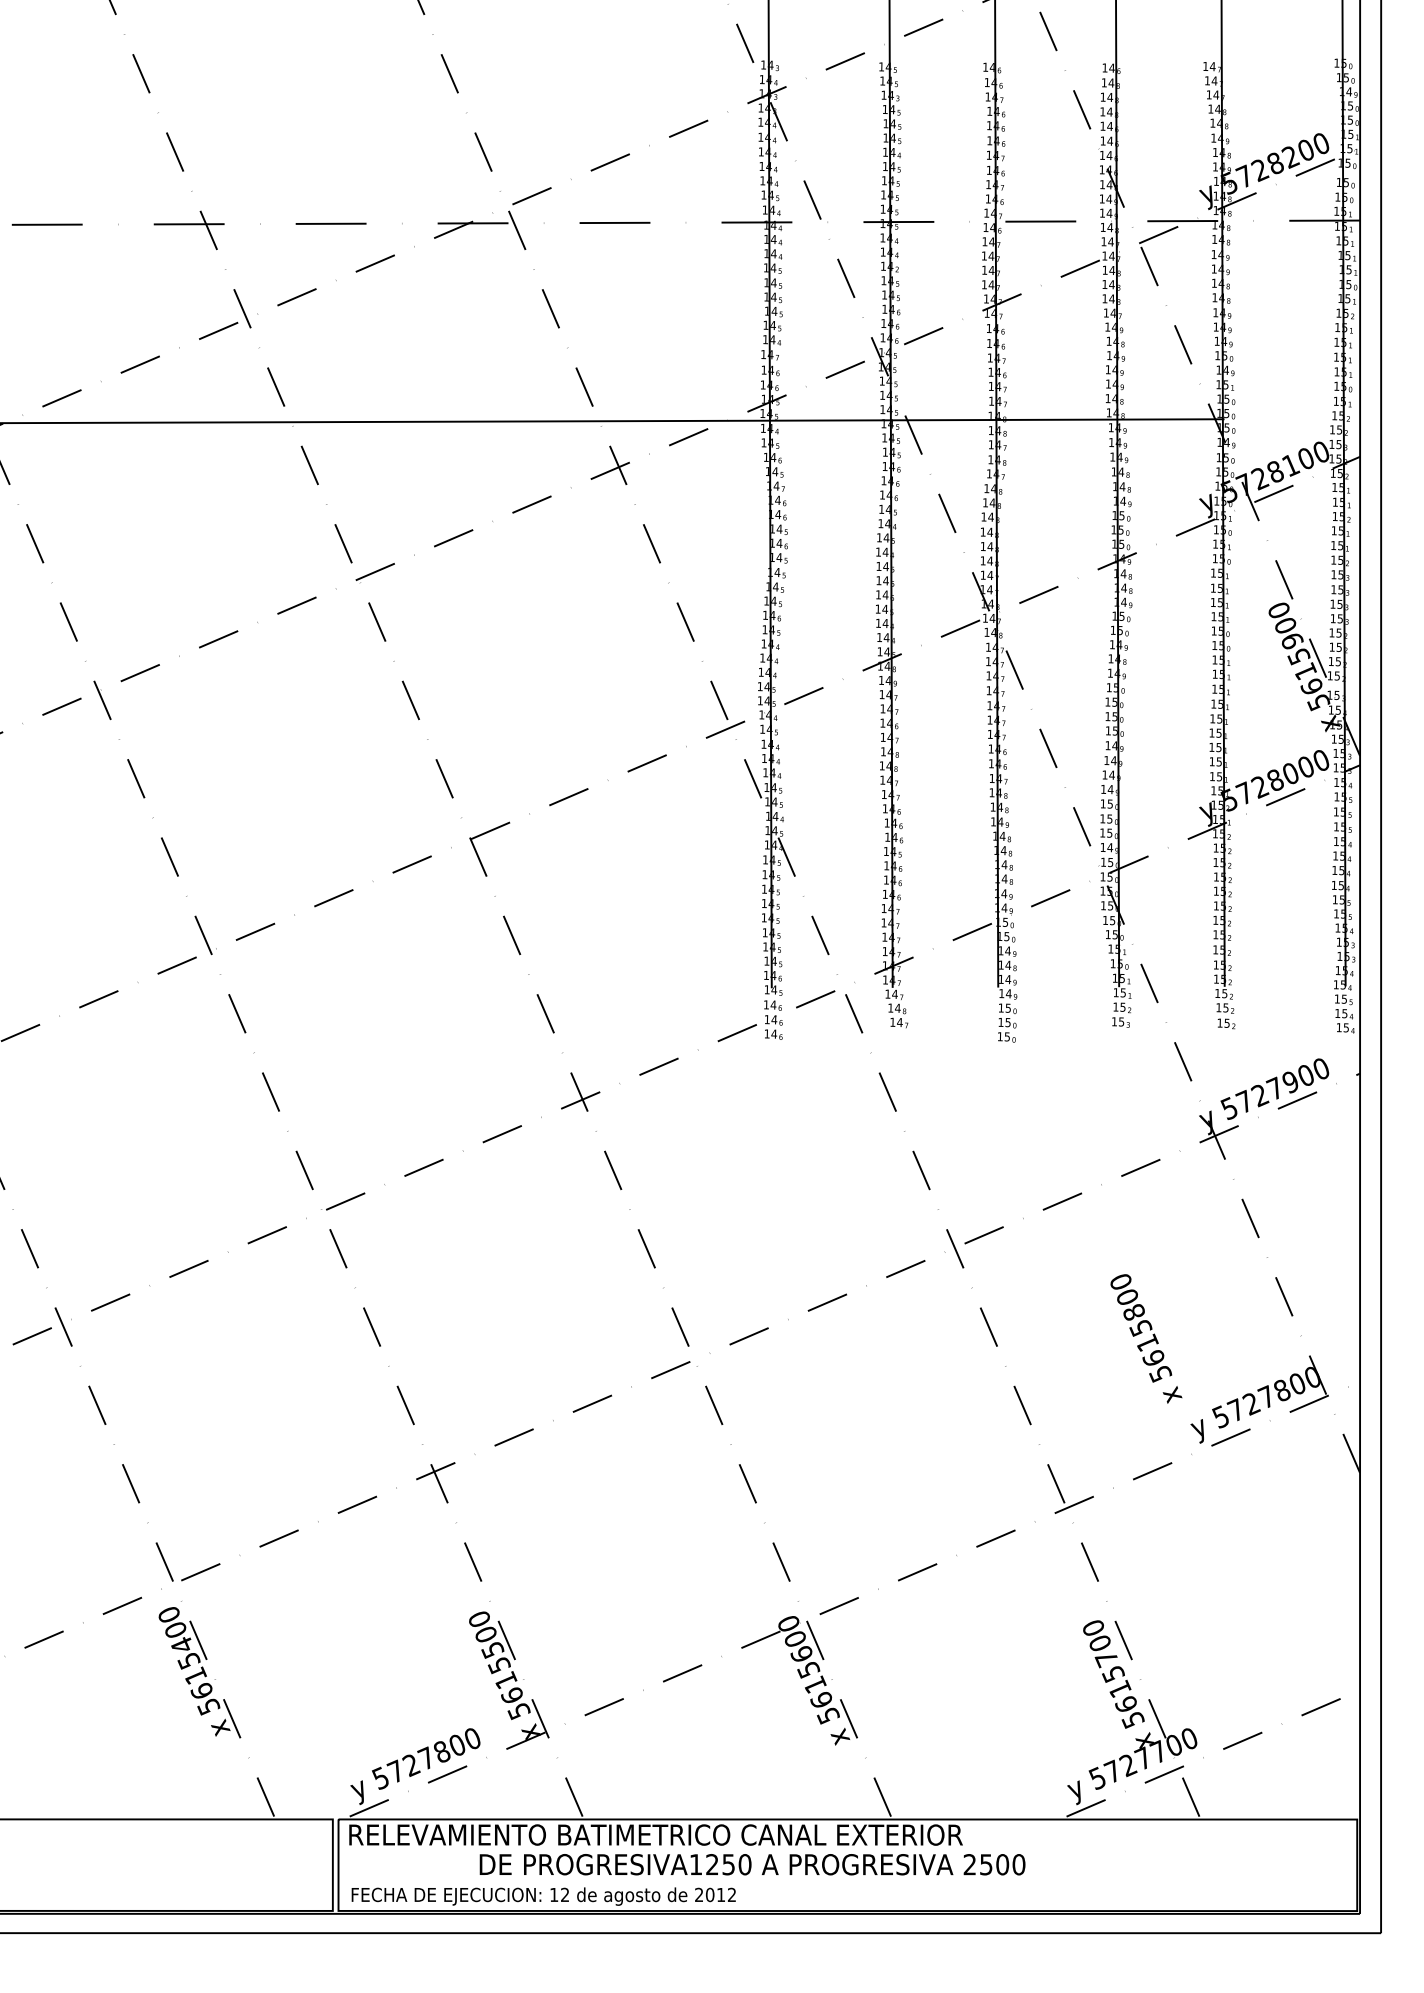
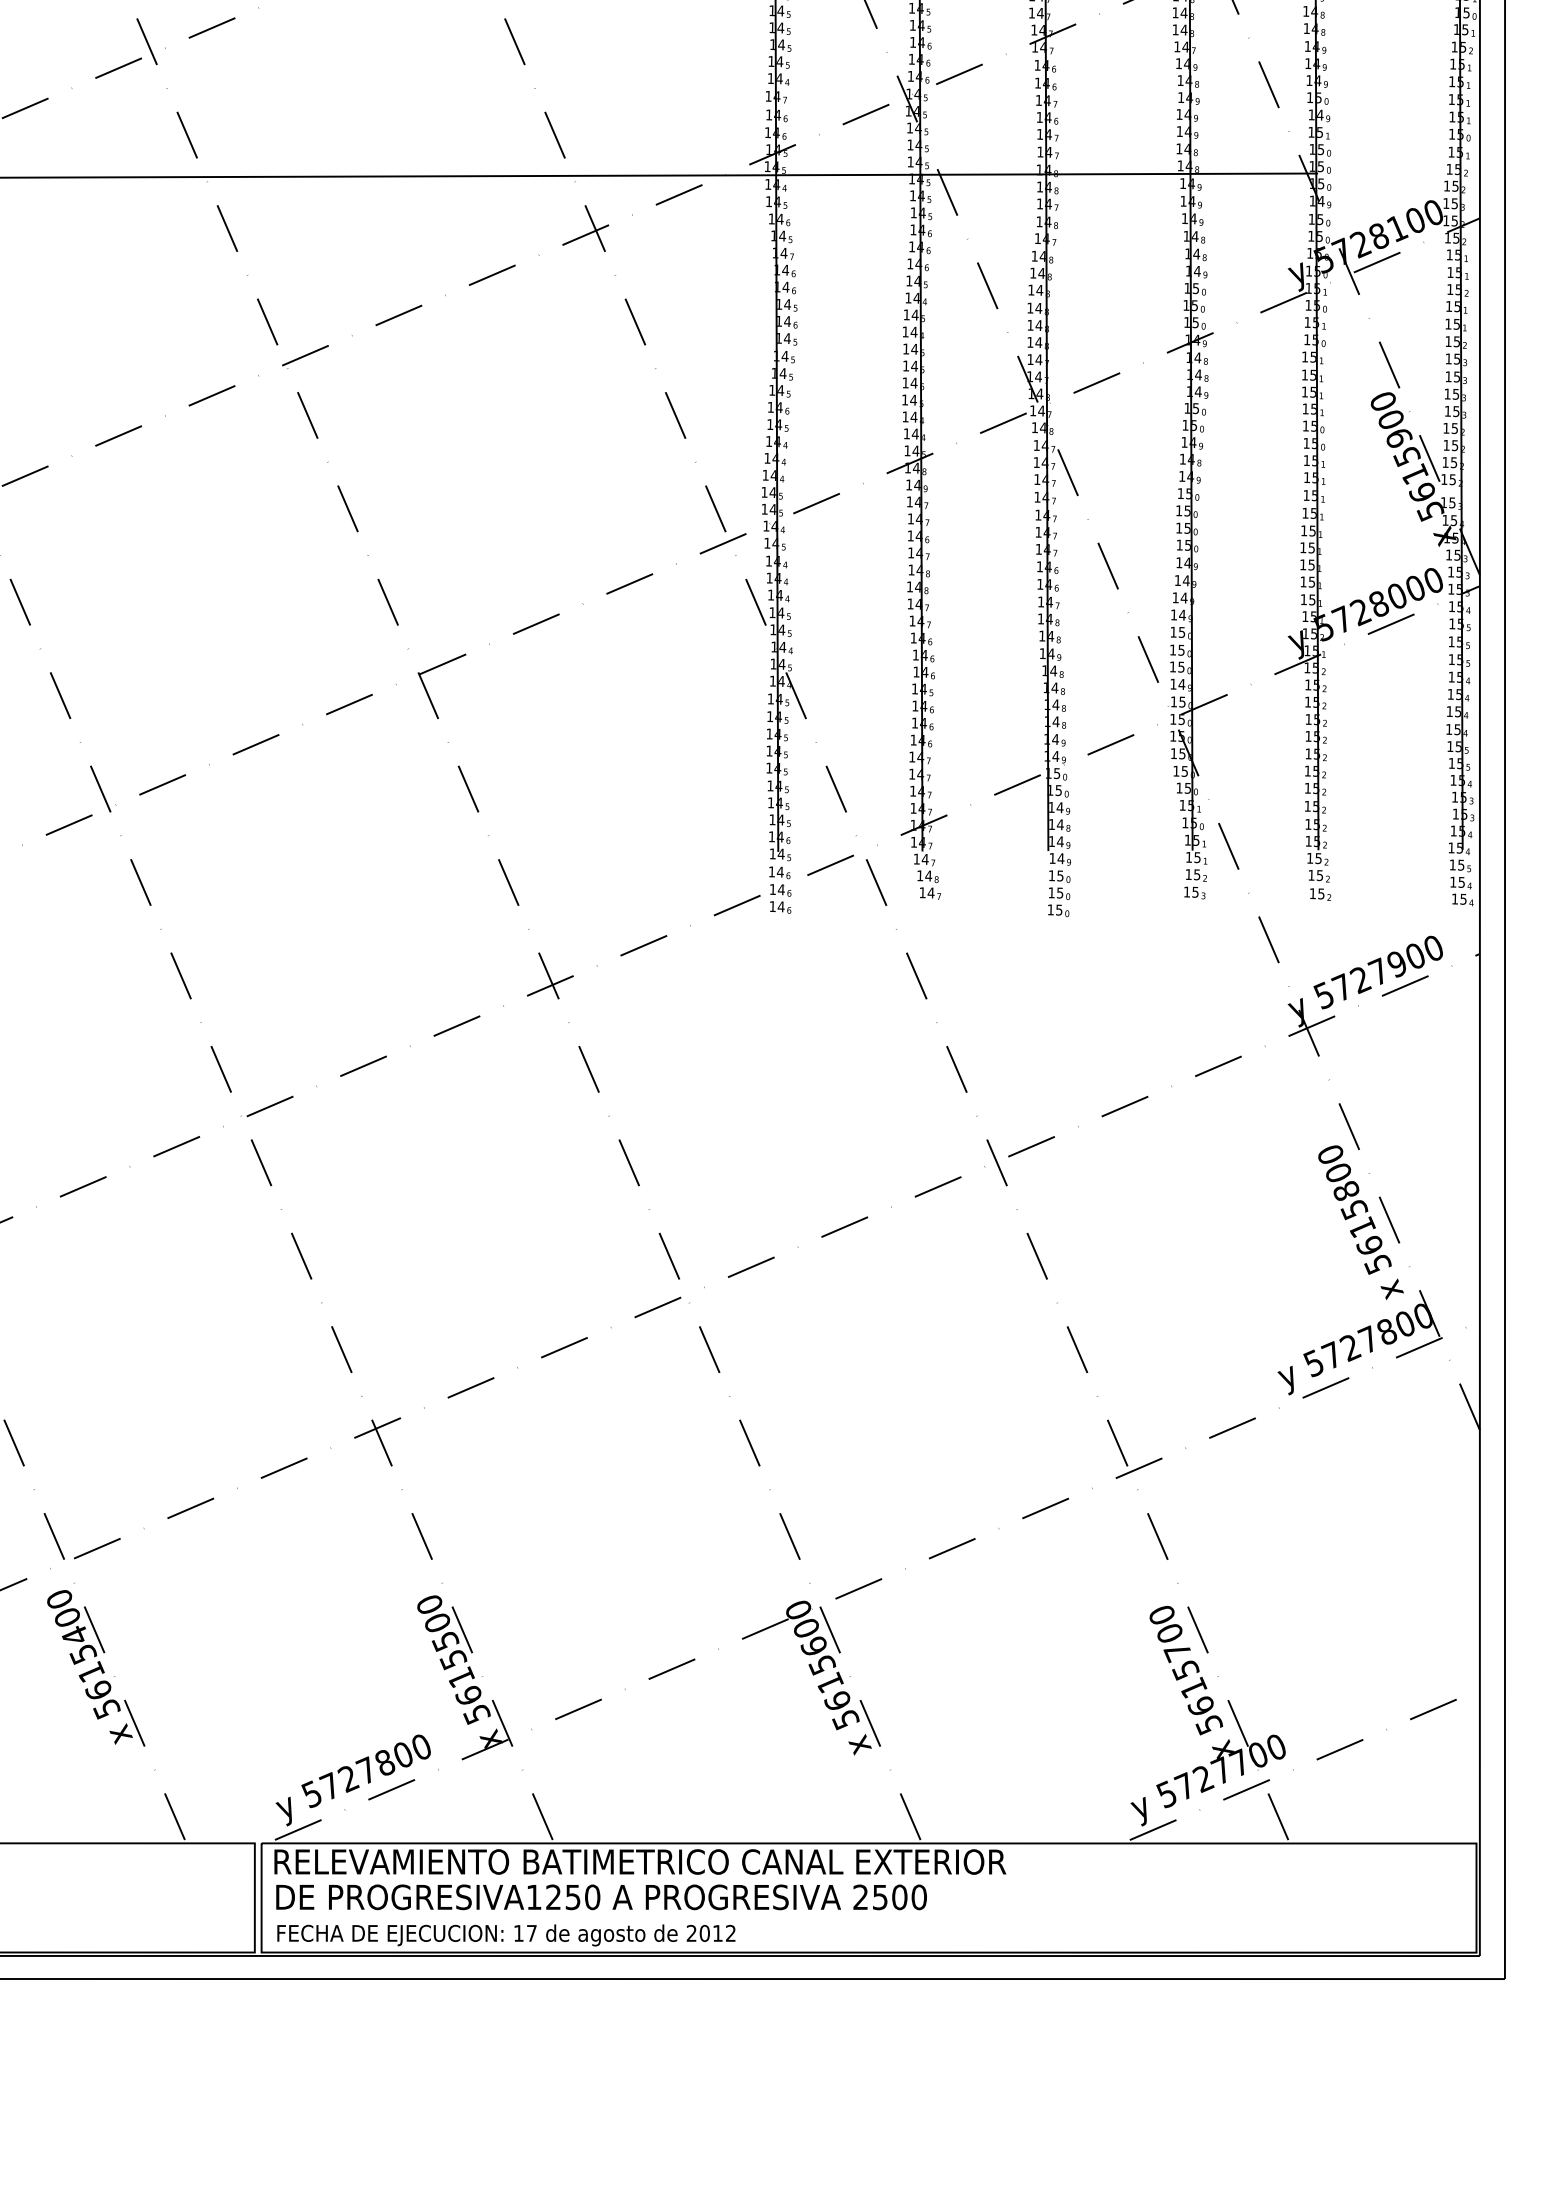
text: (1146, 1338) -> (1361, 1222), moved
text: (752, 1864) -> (601, 1897), moved
text: (565, 1894) -> (532, 1932), 12 -> 17

